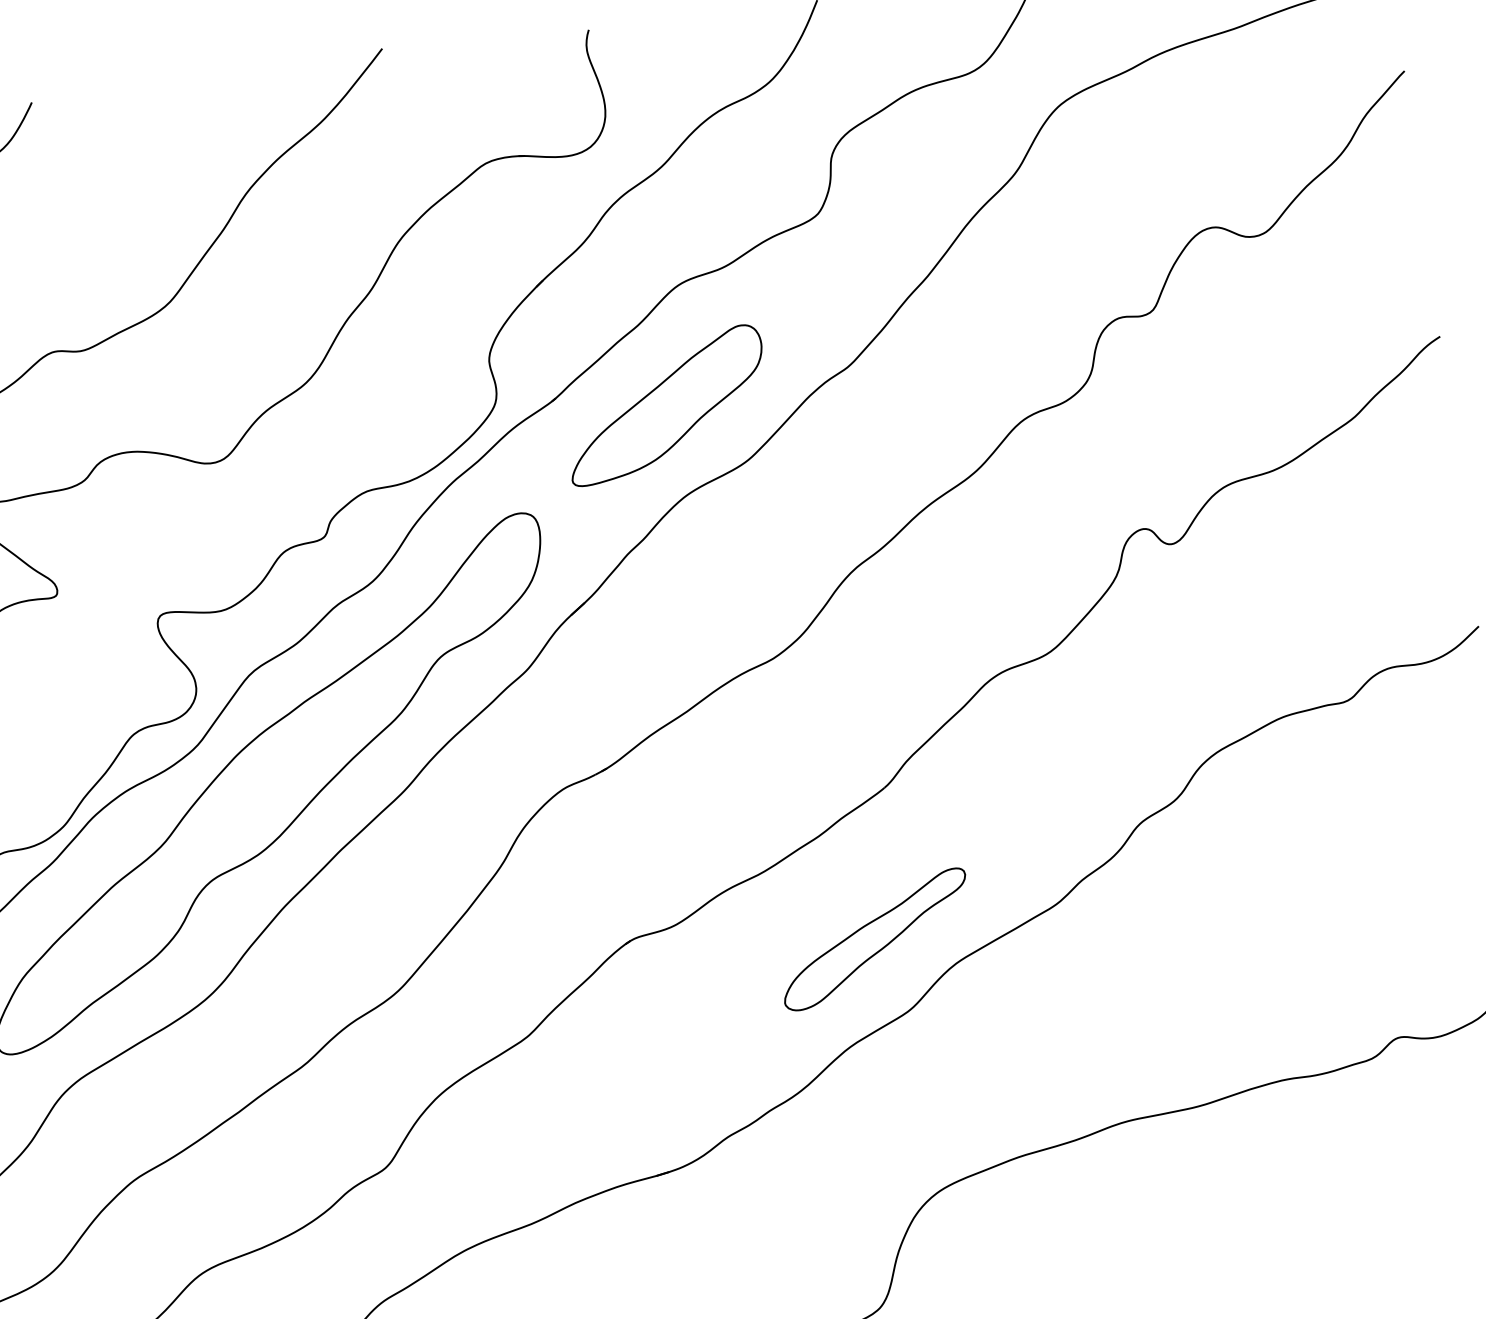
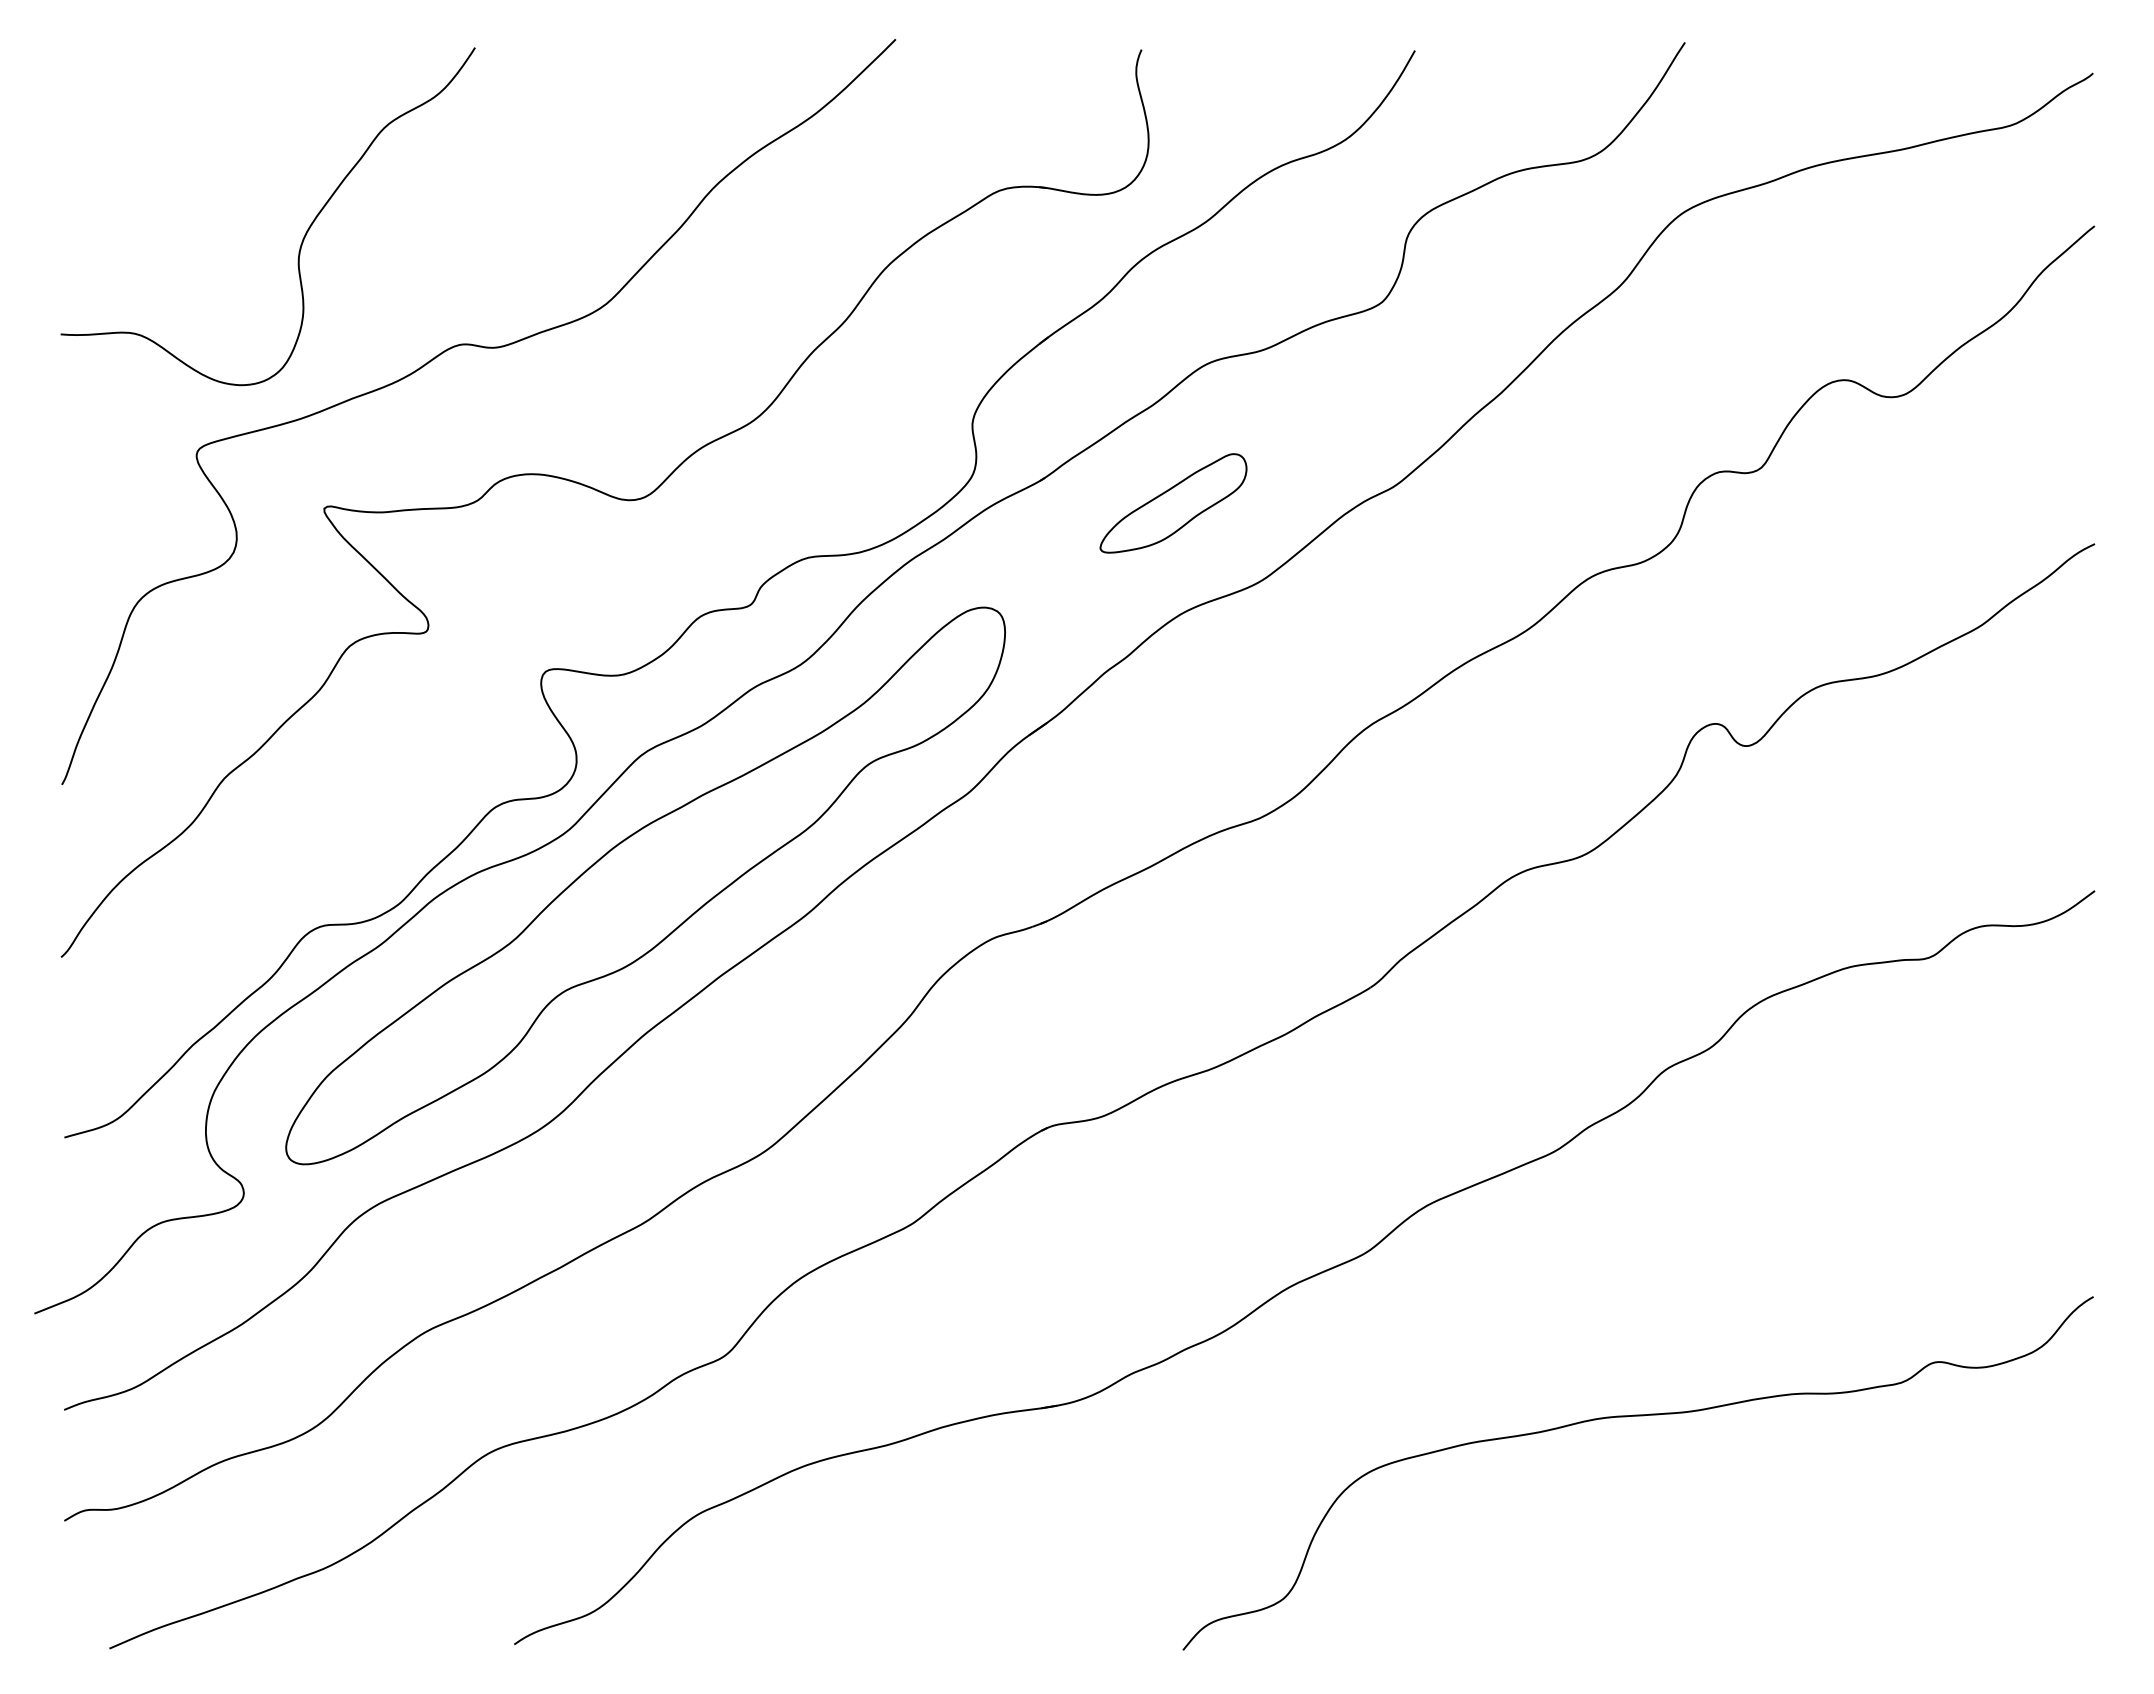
part: (666, 405) -> (1173, 503), size x0.6
part: (875, 939) -> (1335, 1164), removed

